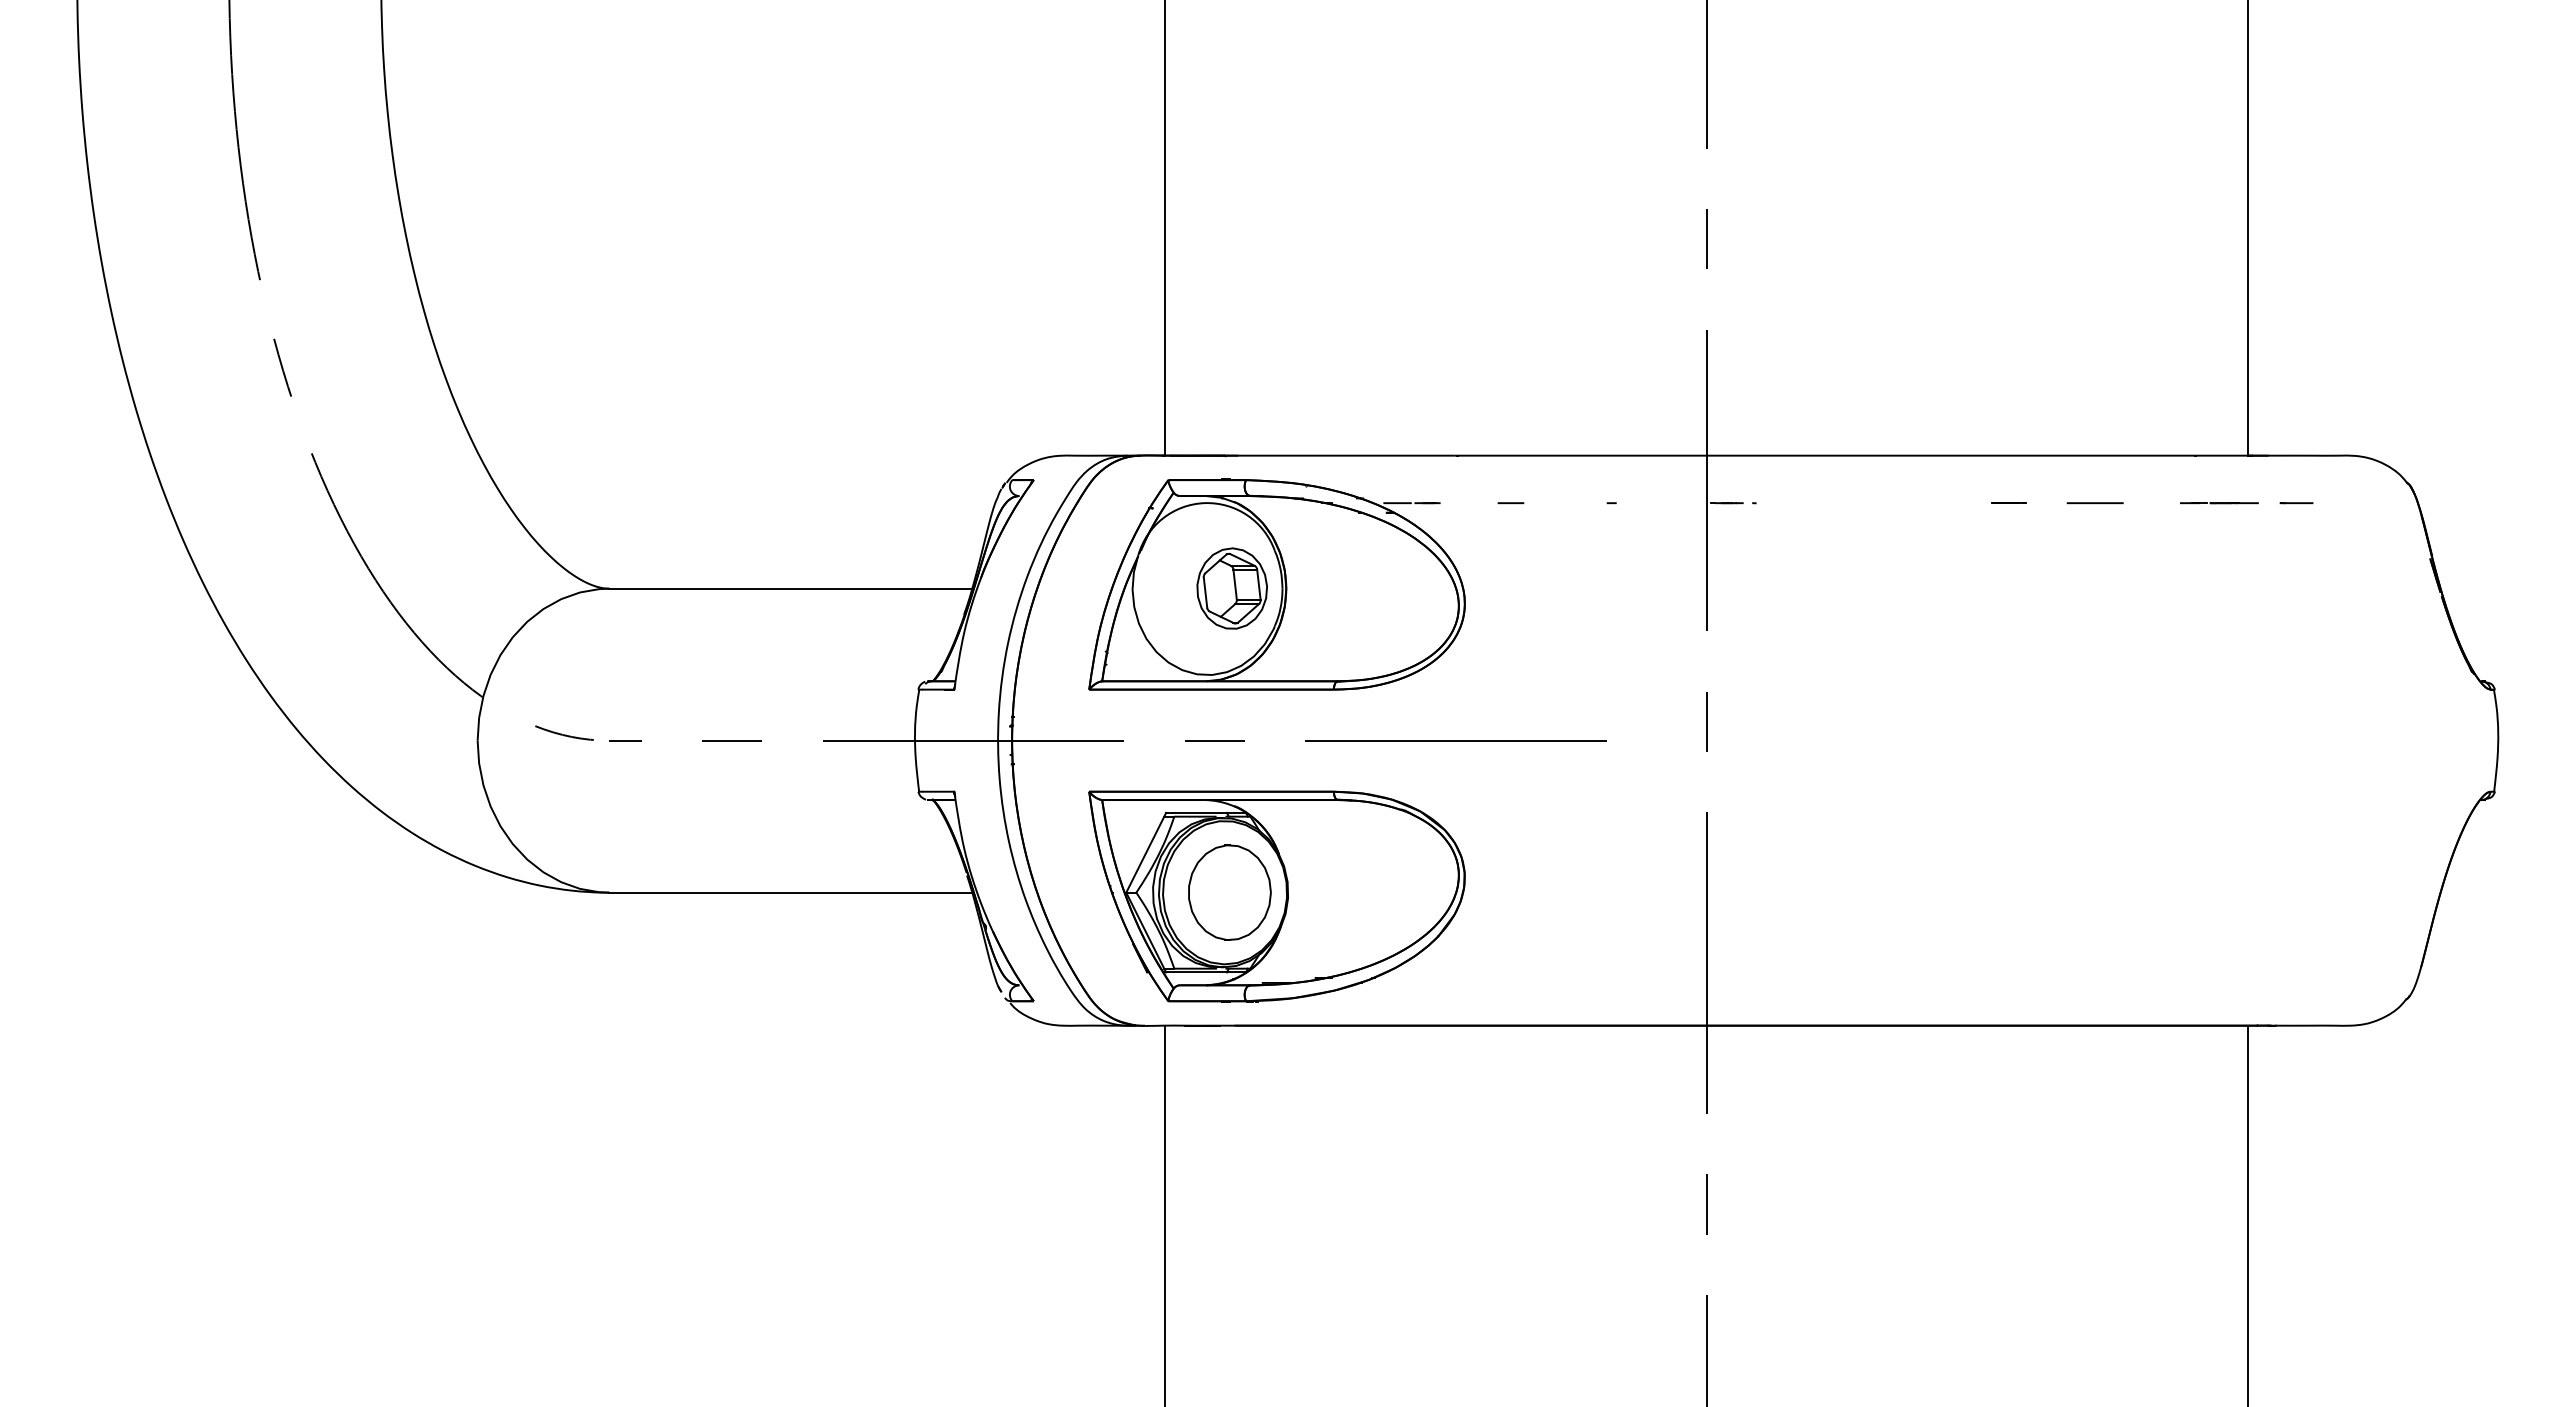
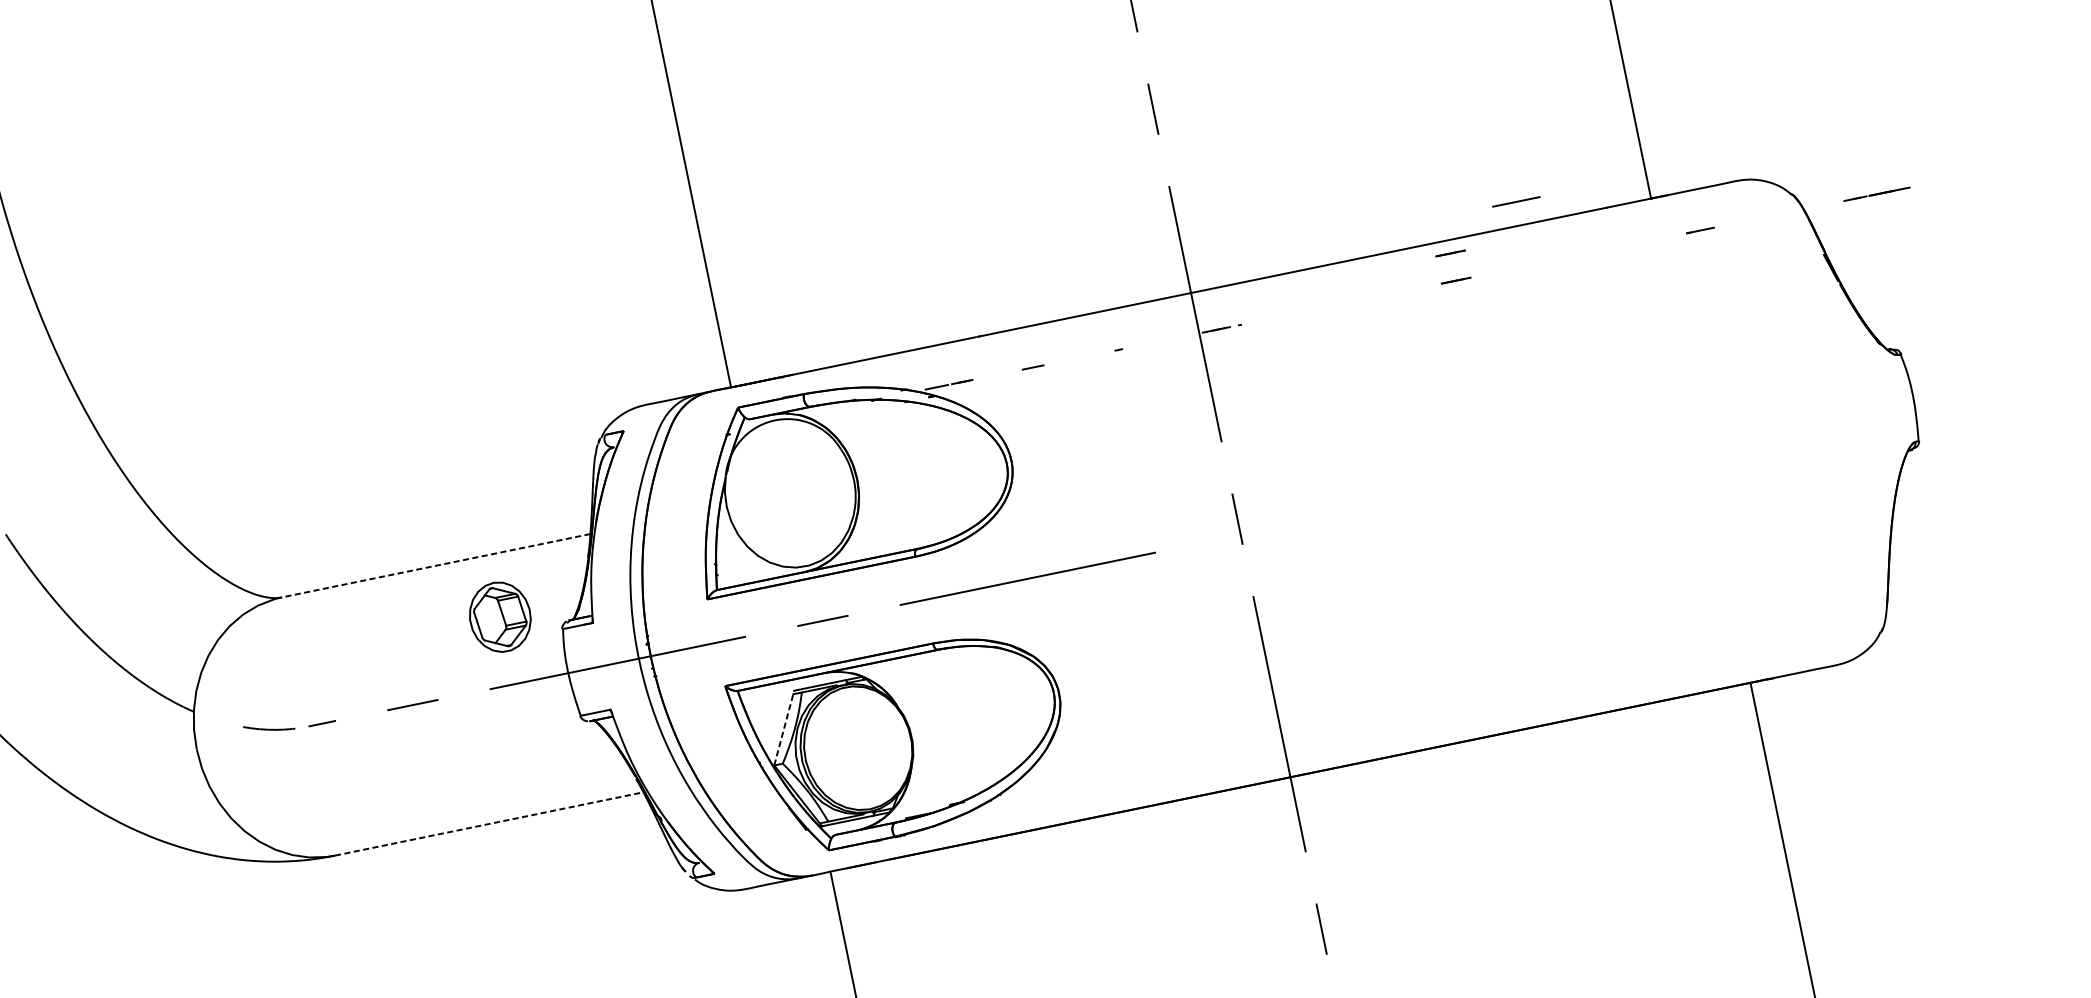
line: (2008, 470) -> (1450, 252), added
line: (2094, 503) -> (1515, 202), moved
line: (2219, 503) -> (1877, 194), moved
line: (790, 588) -> (435, 565), solid -> dashed
part: (1231, 588) -> (499, 617), moved
line: (1146, 852) -> (784, 727), solid -> dashed
line: (791, 892) -> (489, 823), solid -> dashed
part: (1229, 892) -> (861, 747), removed

